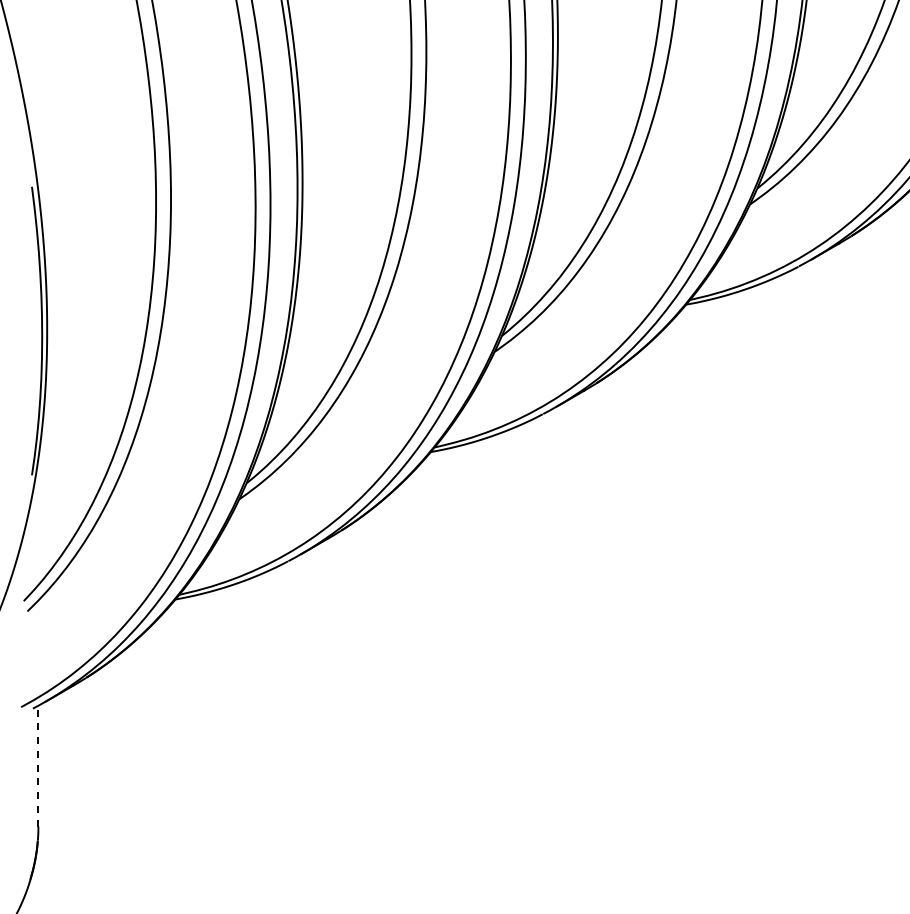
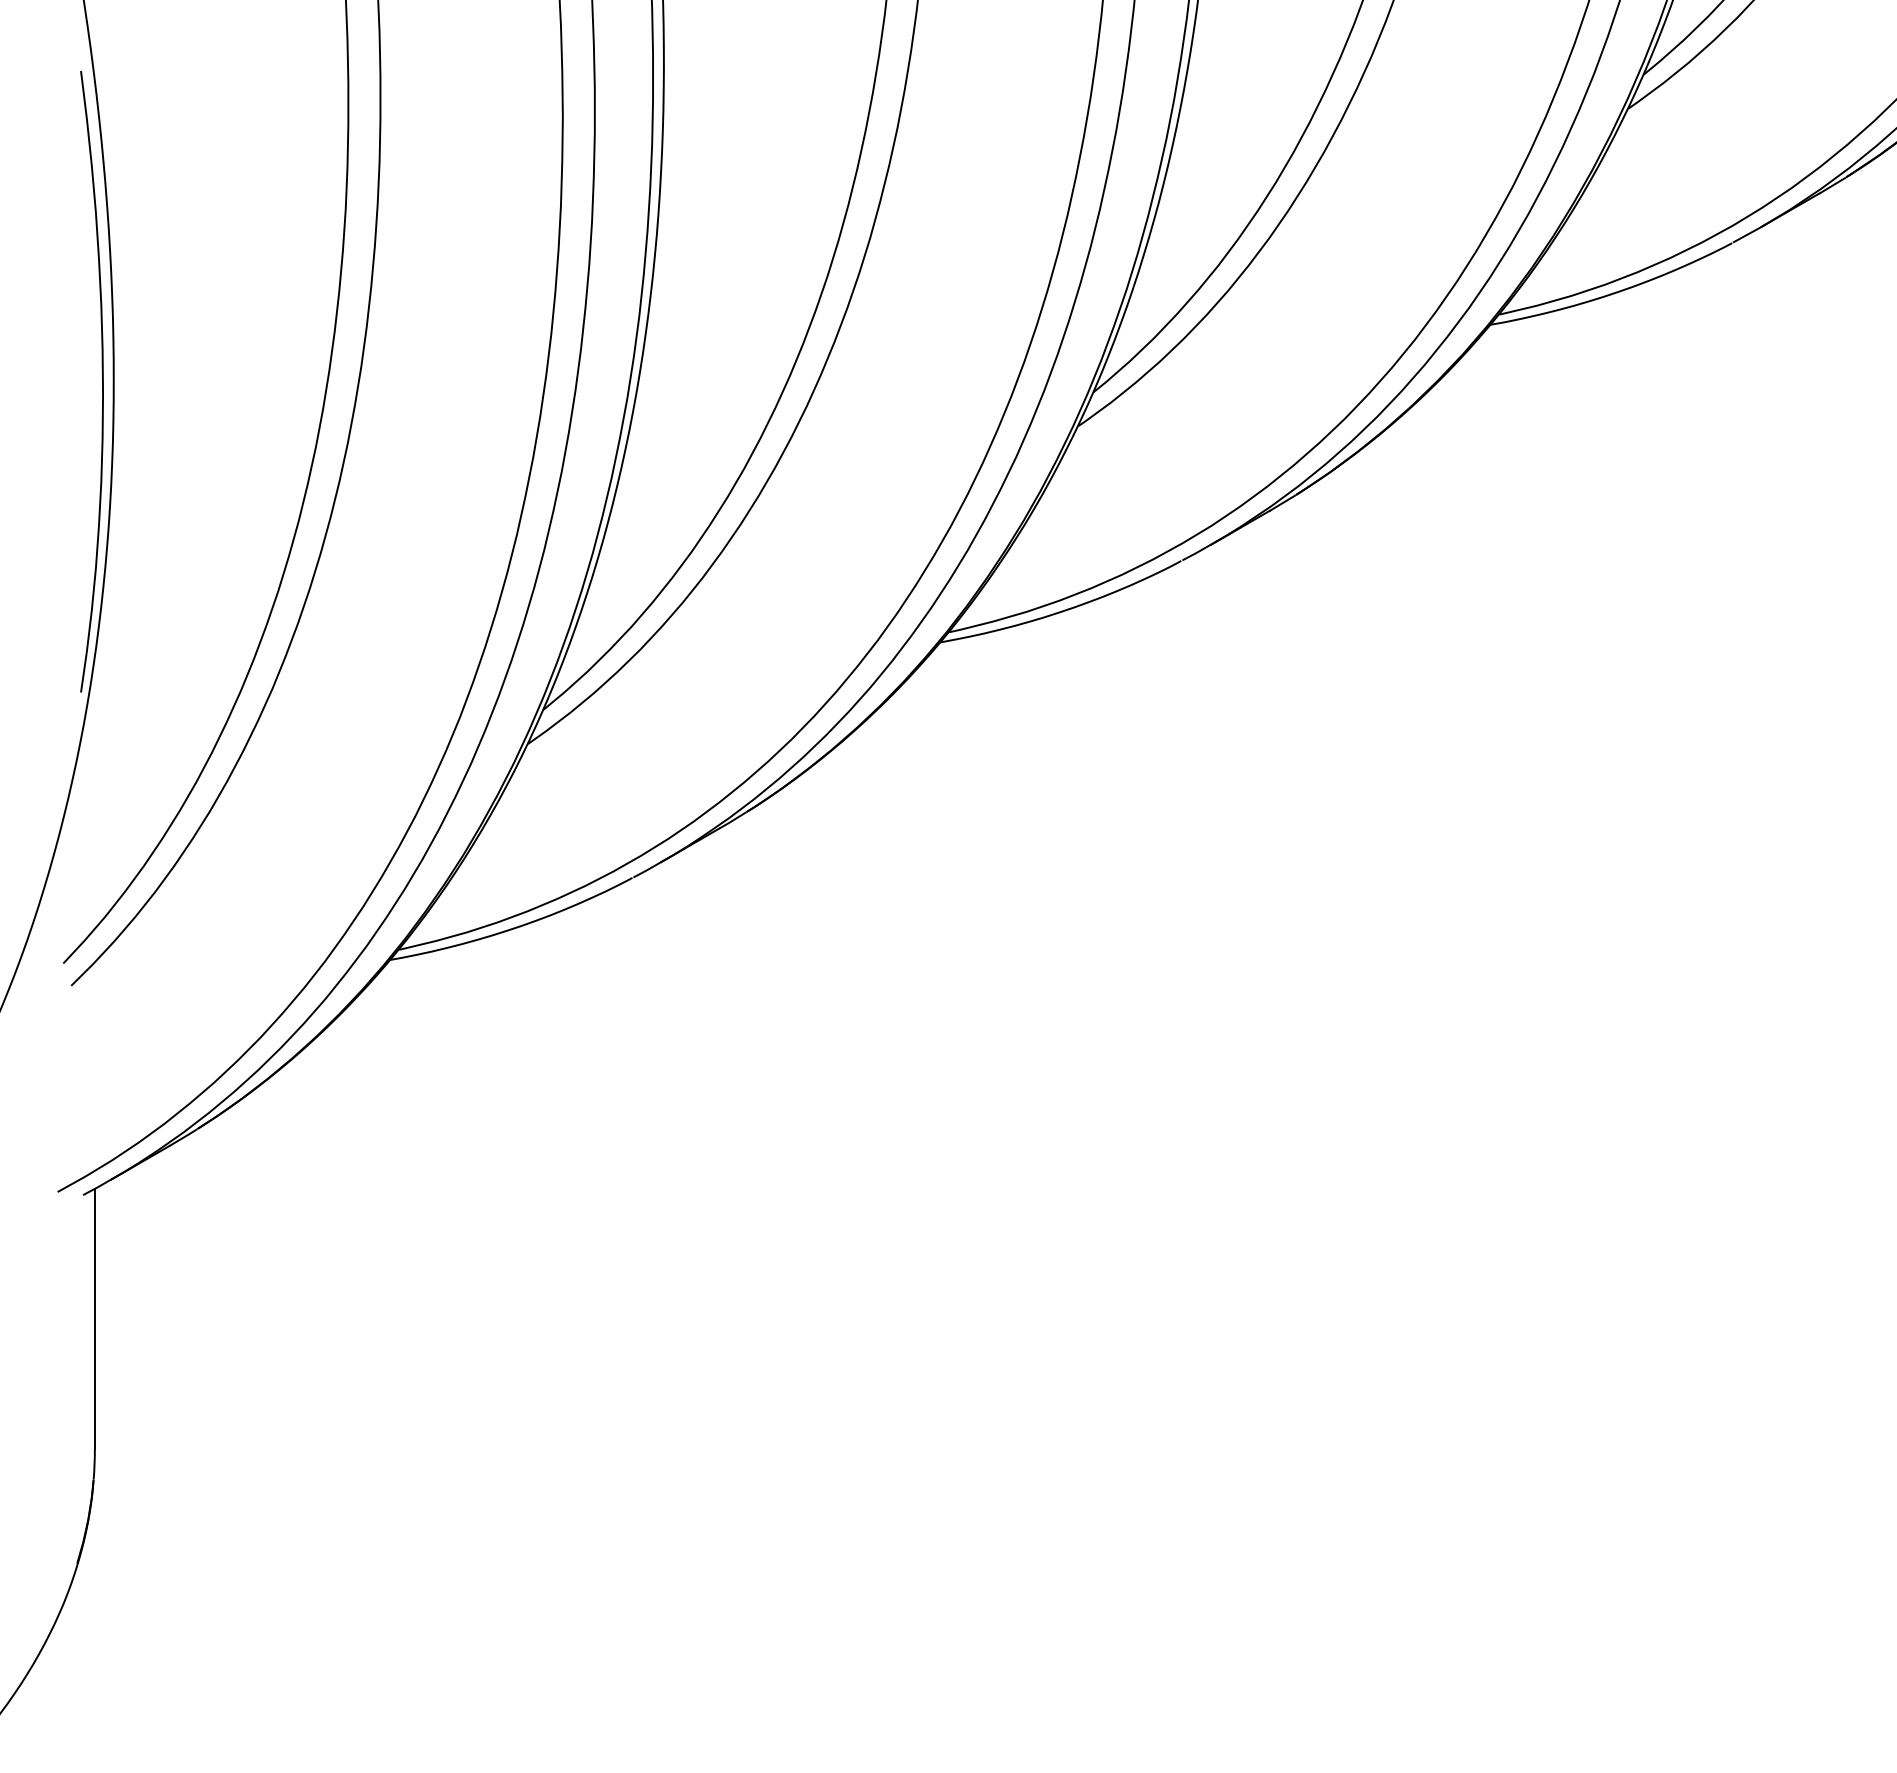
line: (38, 765) -> (95, 1317), dashed -> solid

